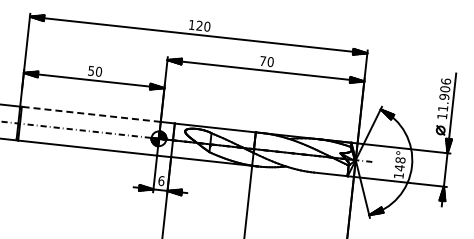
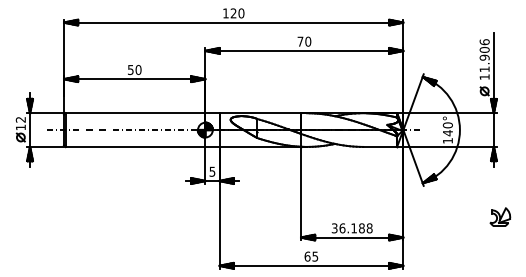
line: (91, 114) -> (135, 113), dashed -> solid
text: (400, 160) -> (447, 125), 148° -> 140°
text: (161, 180) -> (212, 171), 6 -> 5

